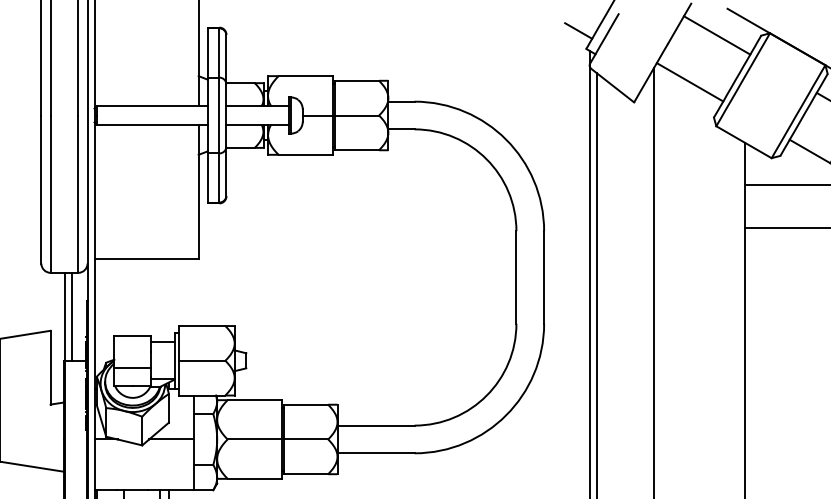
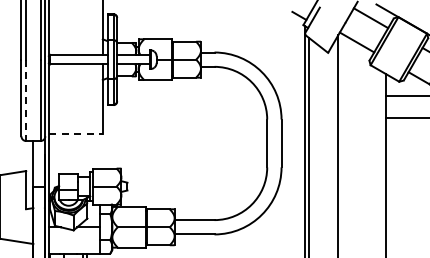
line: (51, 194) -> (26, 100), solid -> dashed
line: (145, 258) -> (75, 133), solid -> dashed
line: (72, 316) -> (37, 163), removed

